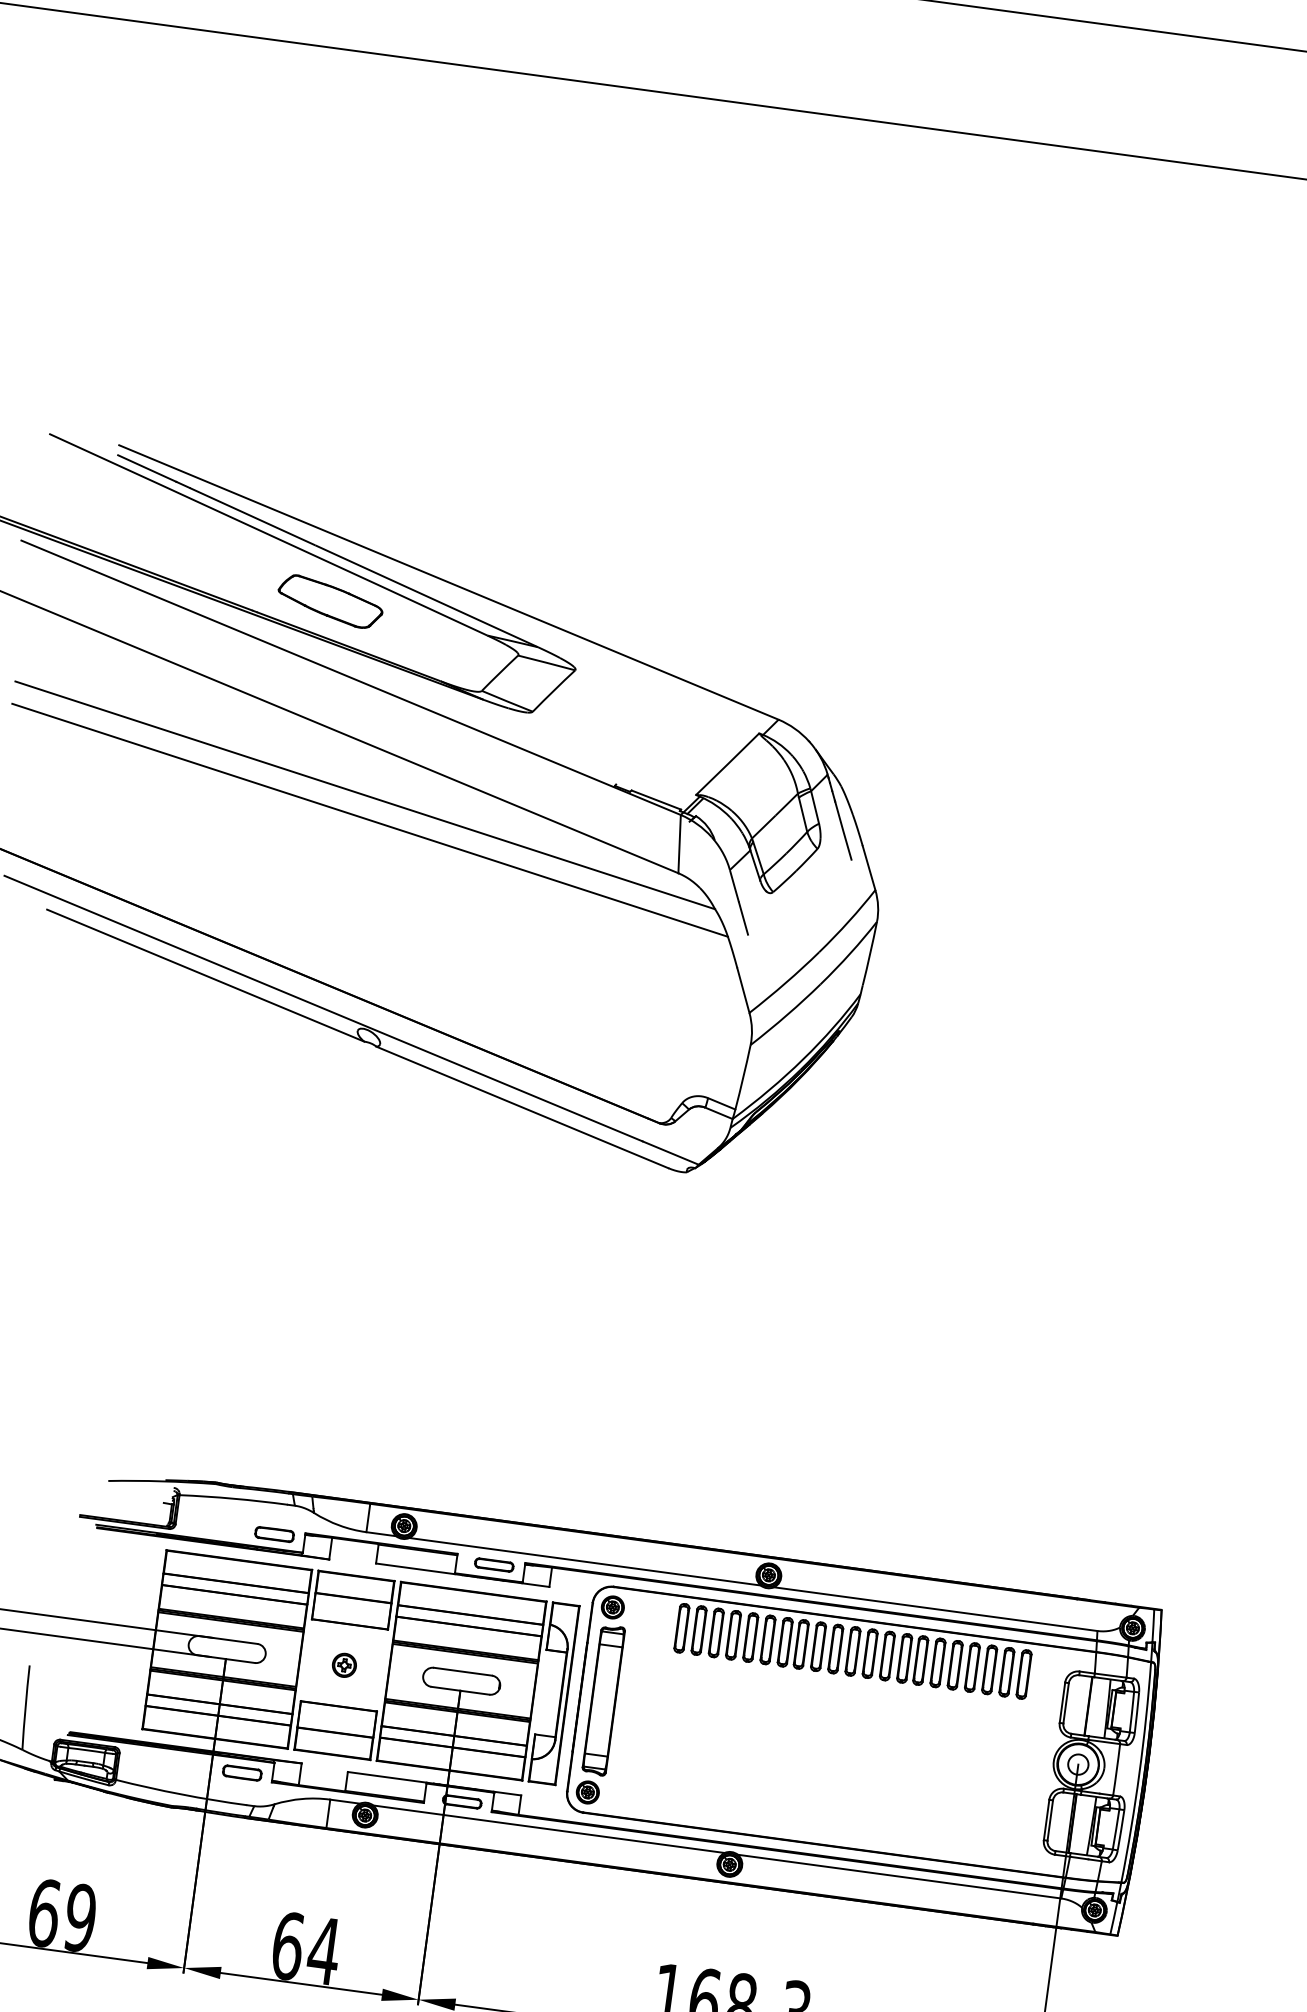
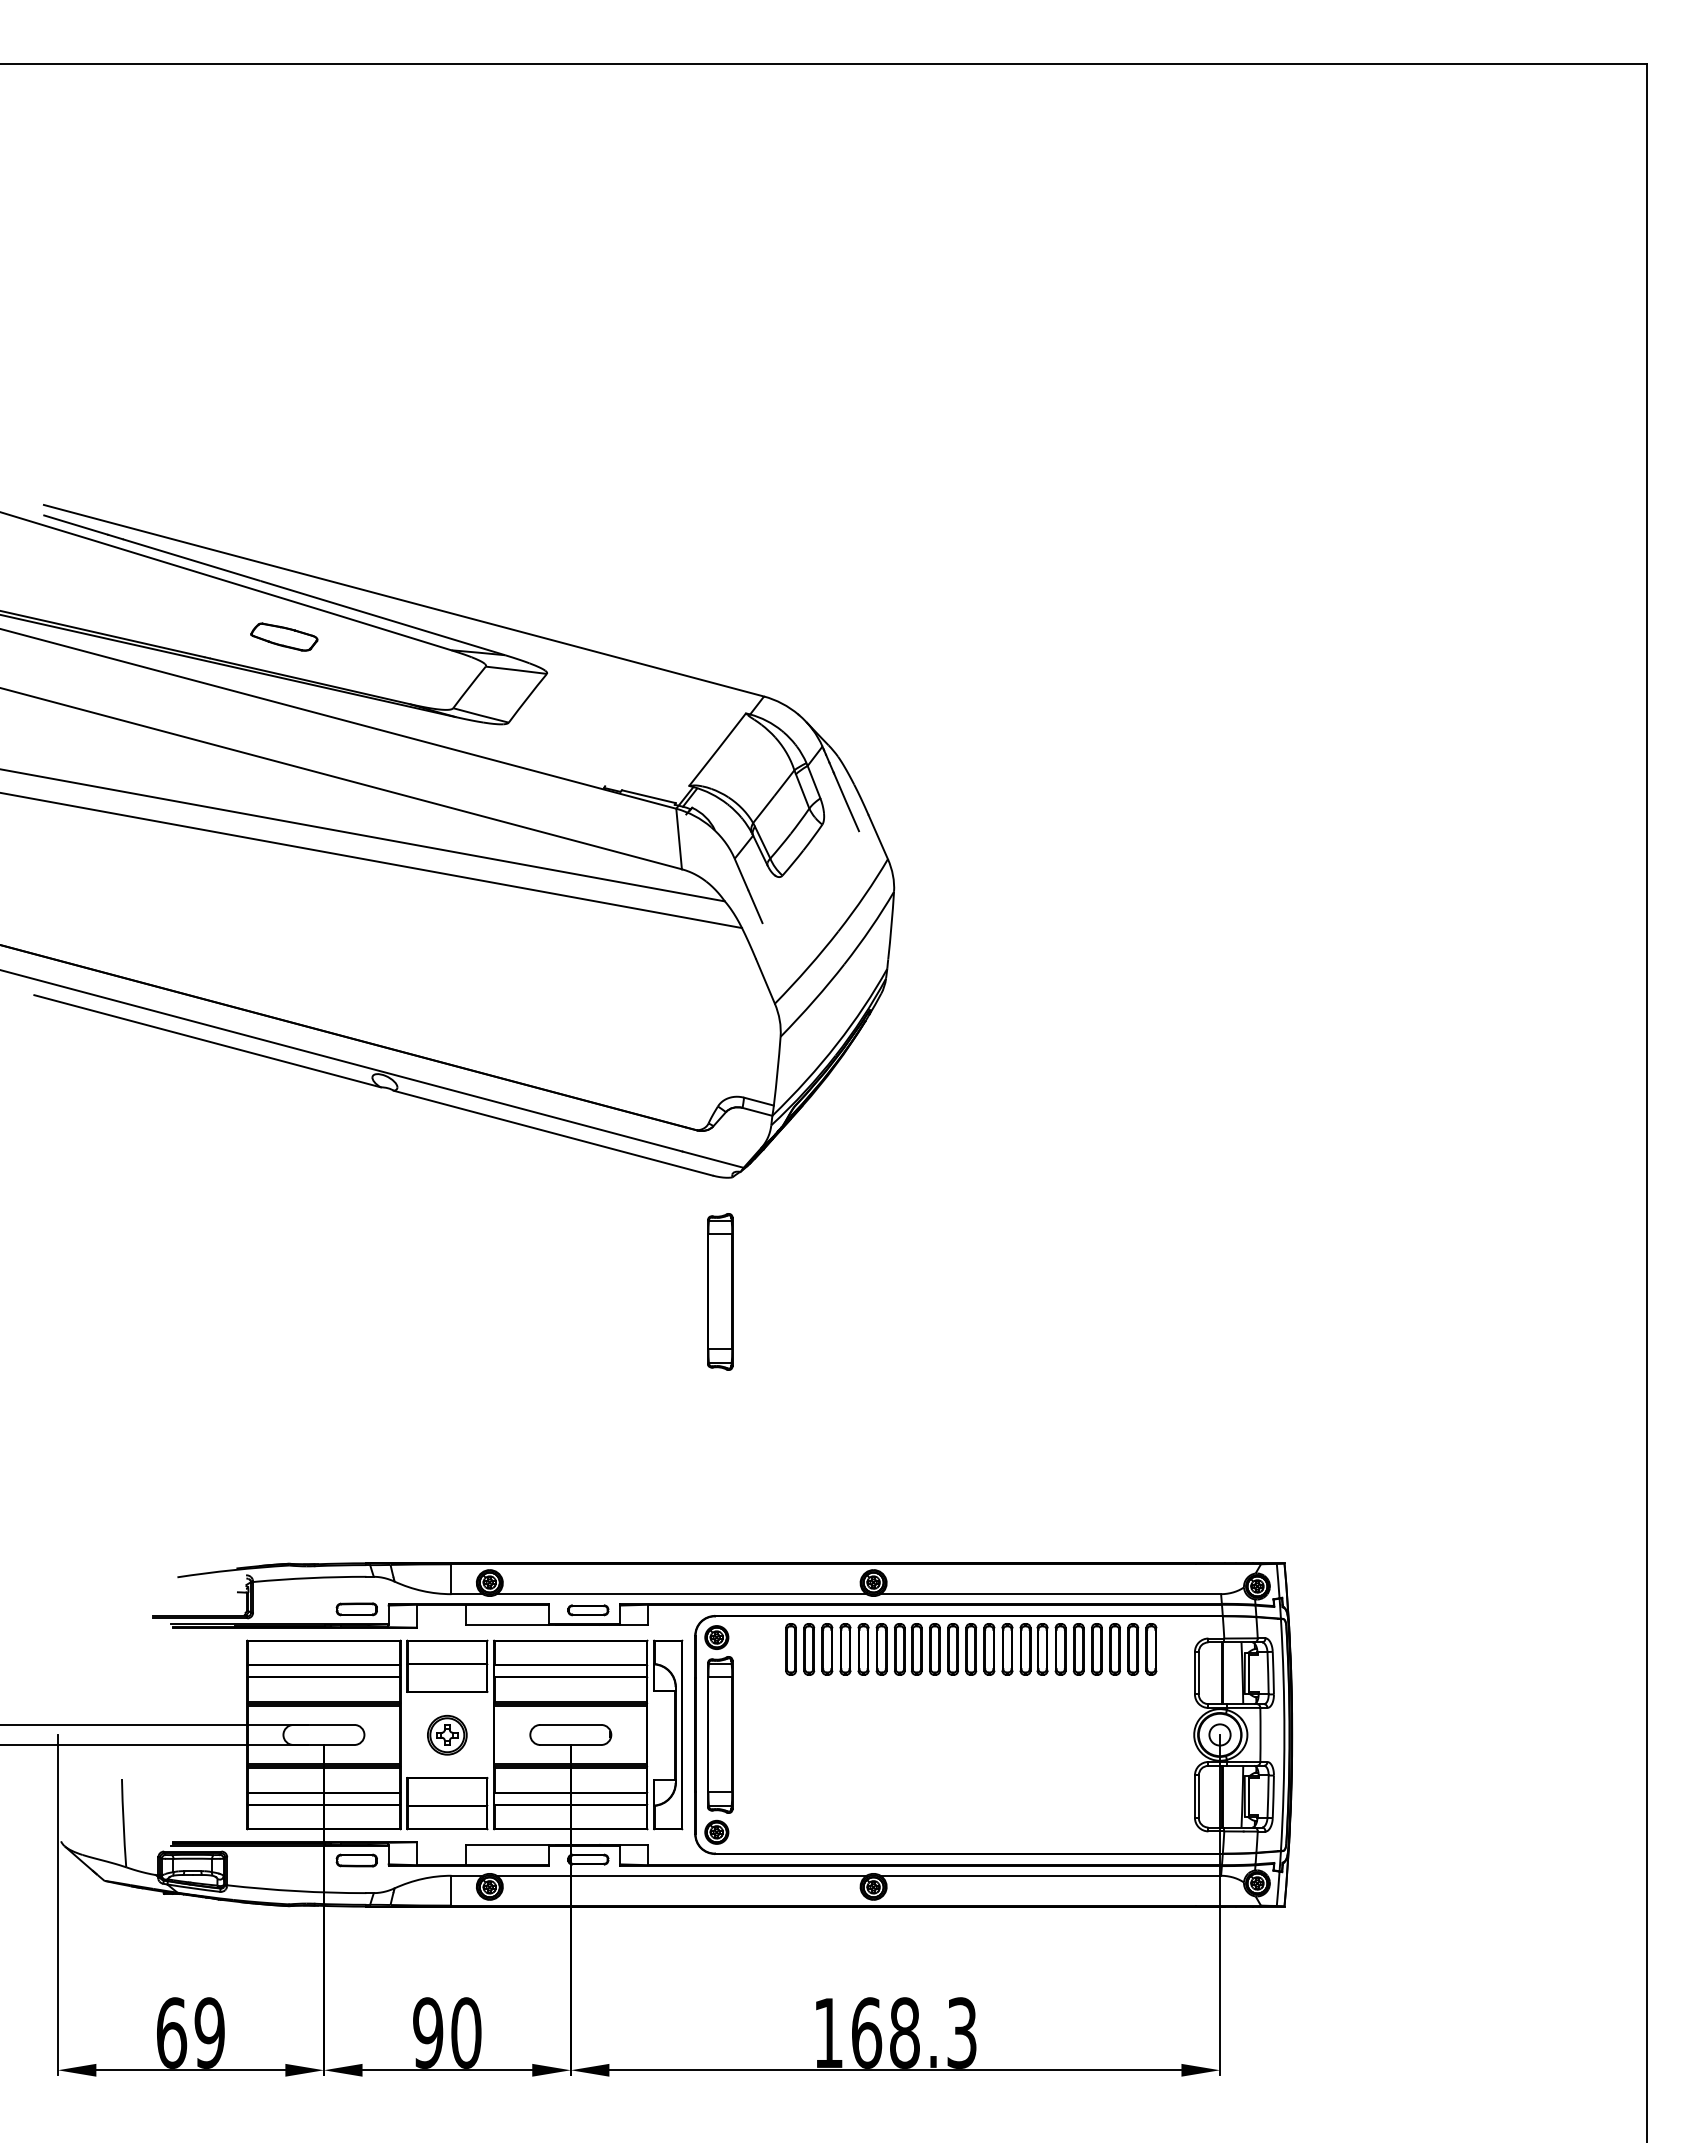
part: (330, 601) -> (284, 636), size x0.6
part: (660, 1279) -> (720, 1291), added
part: (344, 1664) -> (447, 1734), size x1.6
text: (306, 1948) -> (447, 2032), 64 -> 90

